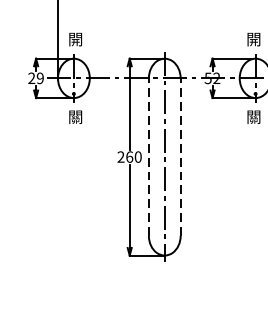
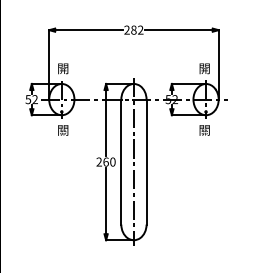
text: (35, 78) -> (31, 99), 29 -> 52
line: (149, 157) -> (121, 162), dashed -> solid
line: (180, 157) -> (146, 162), dashed -> solid

